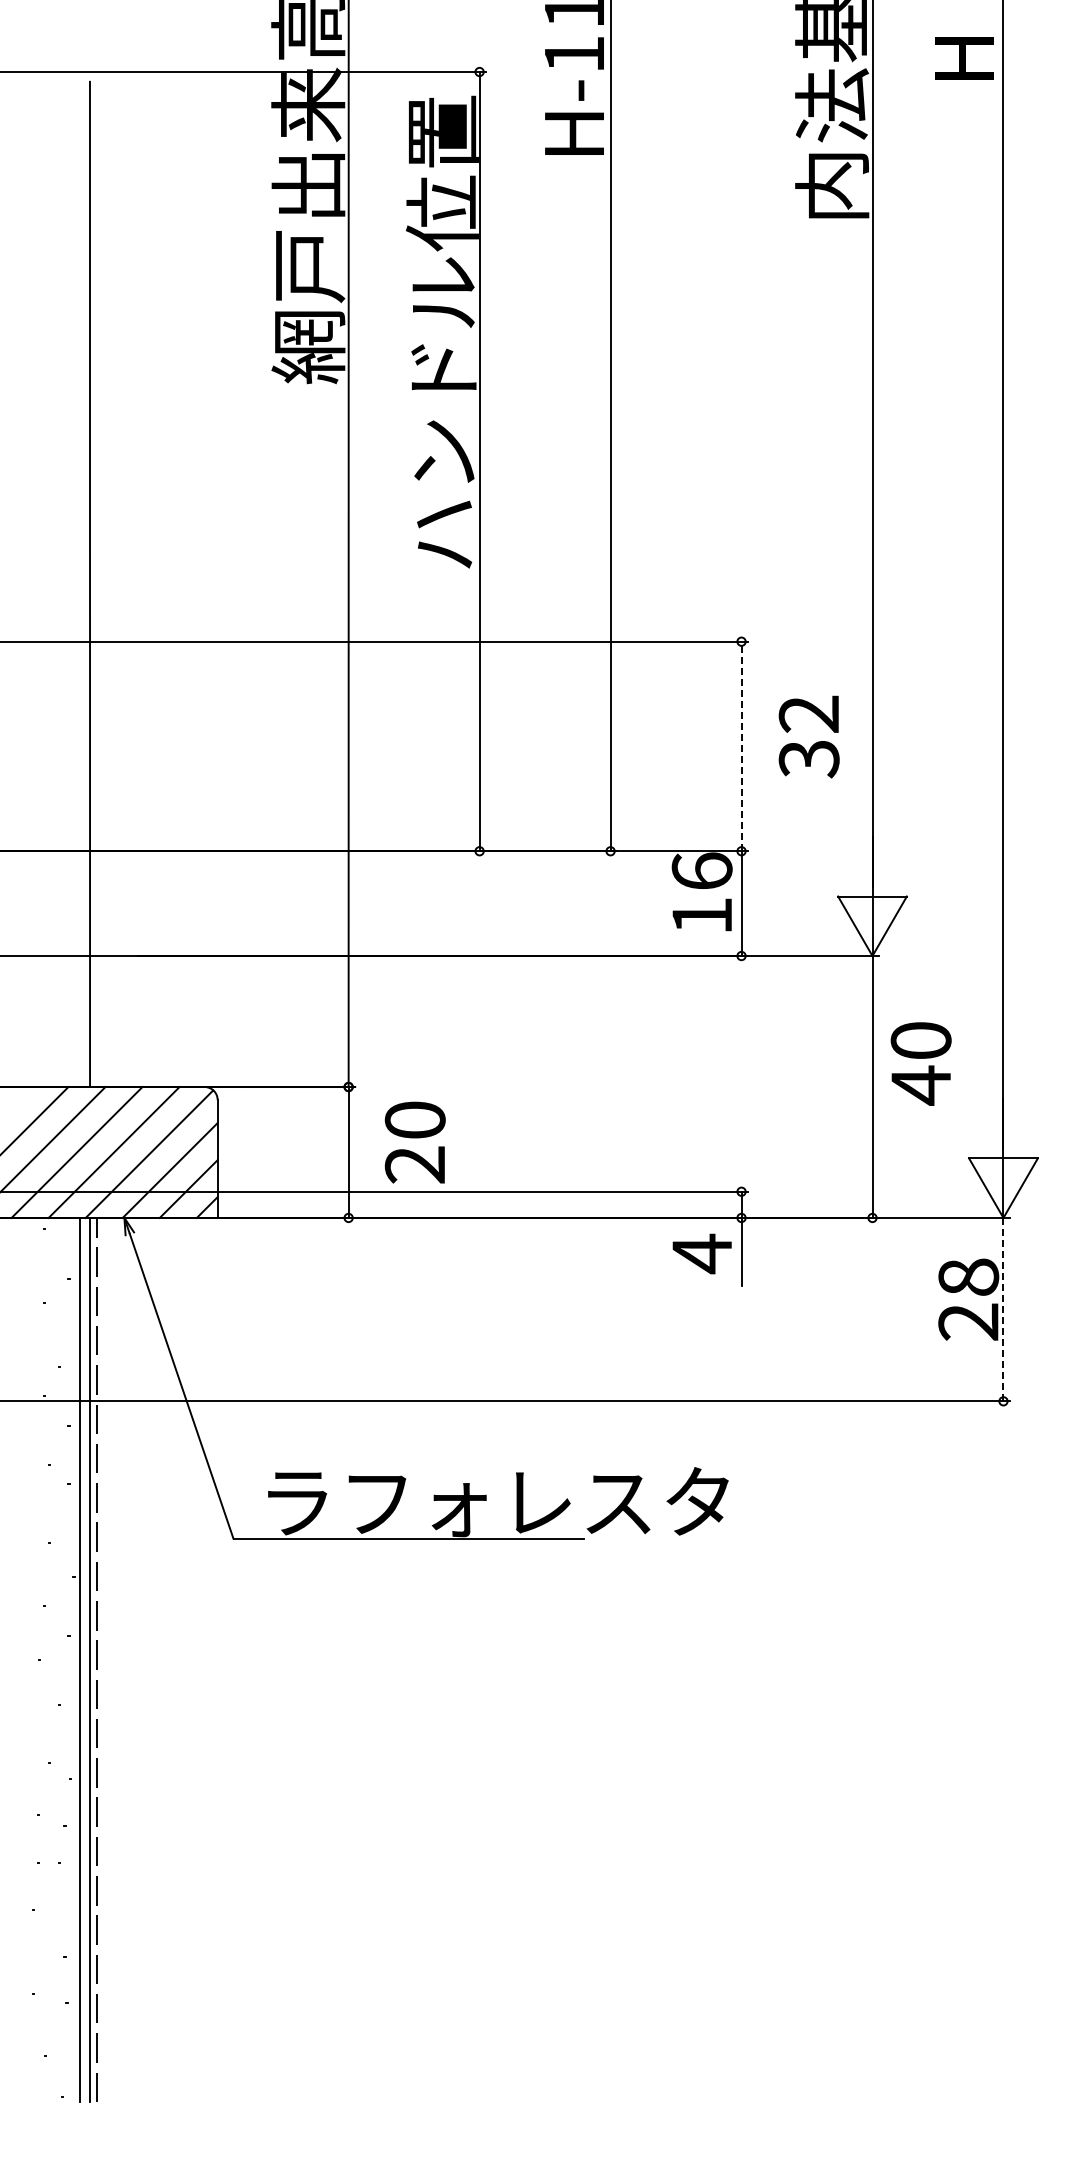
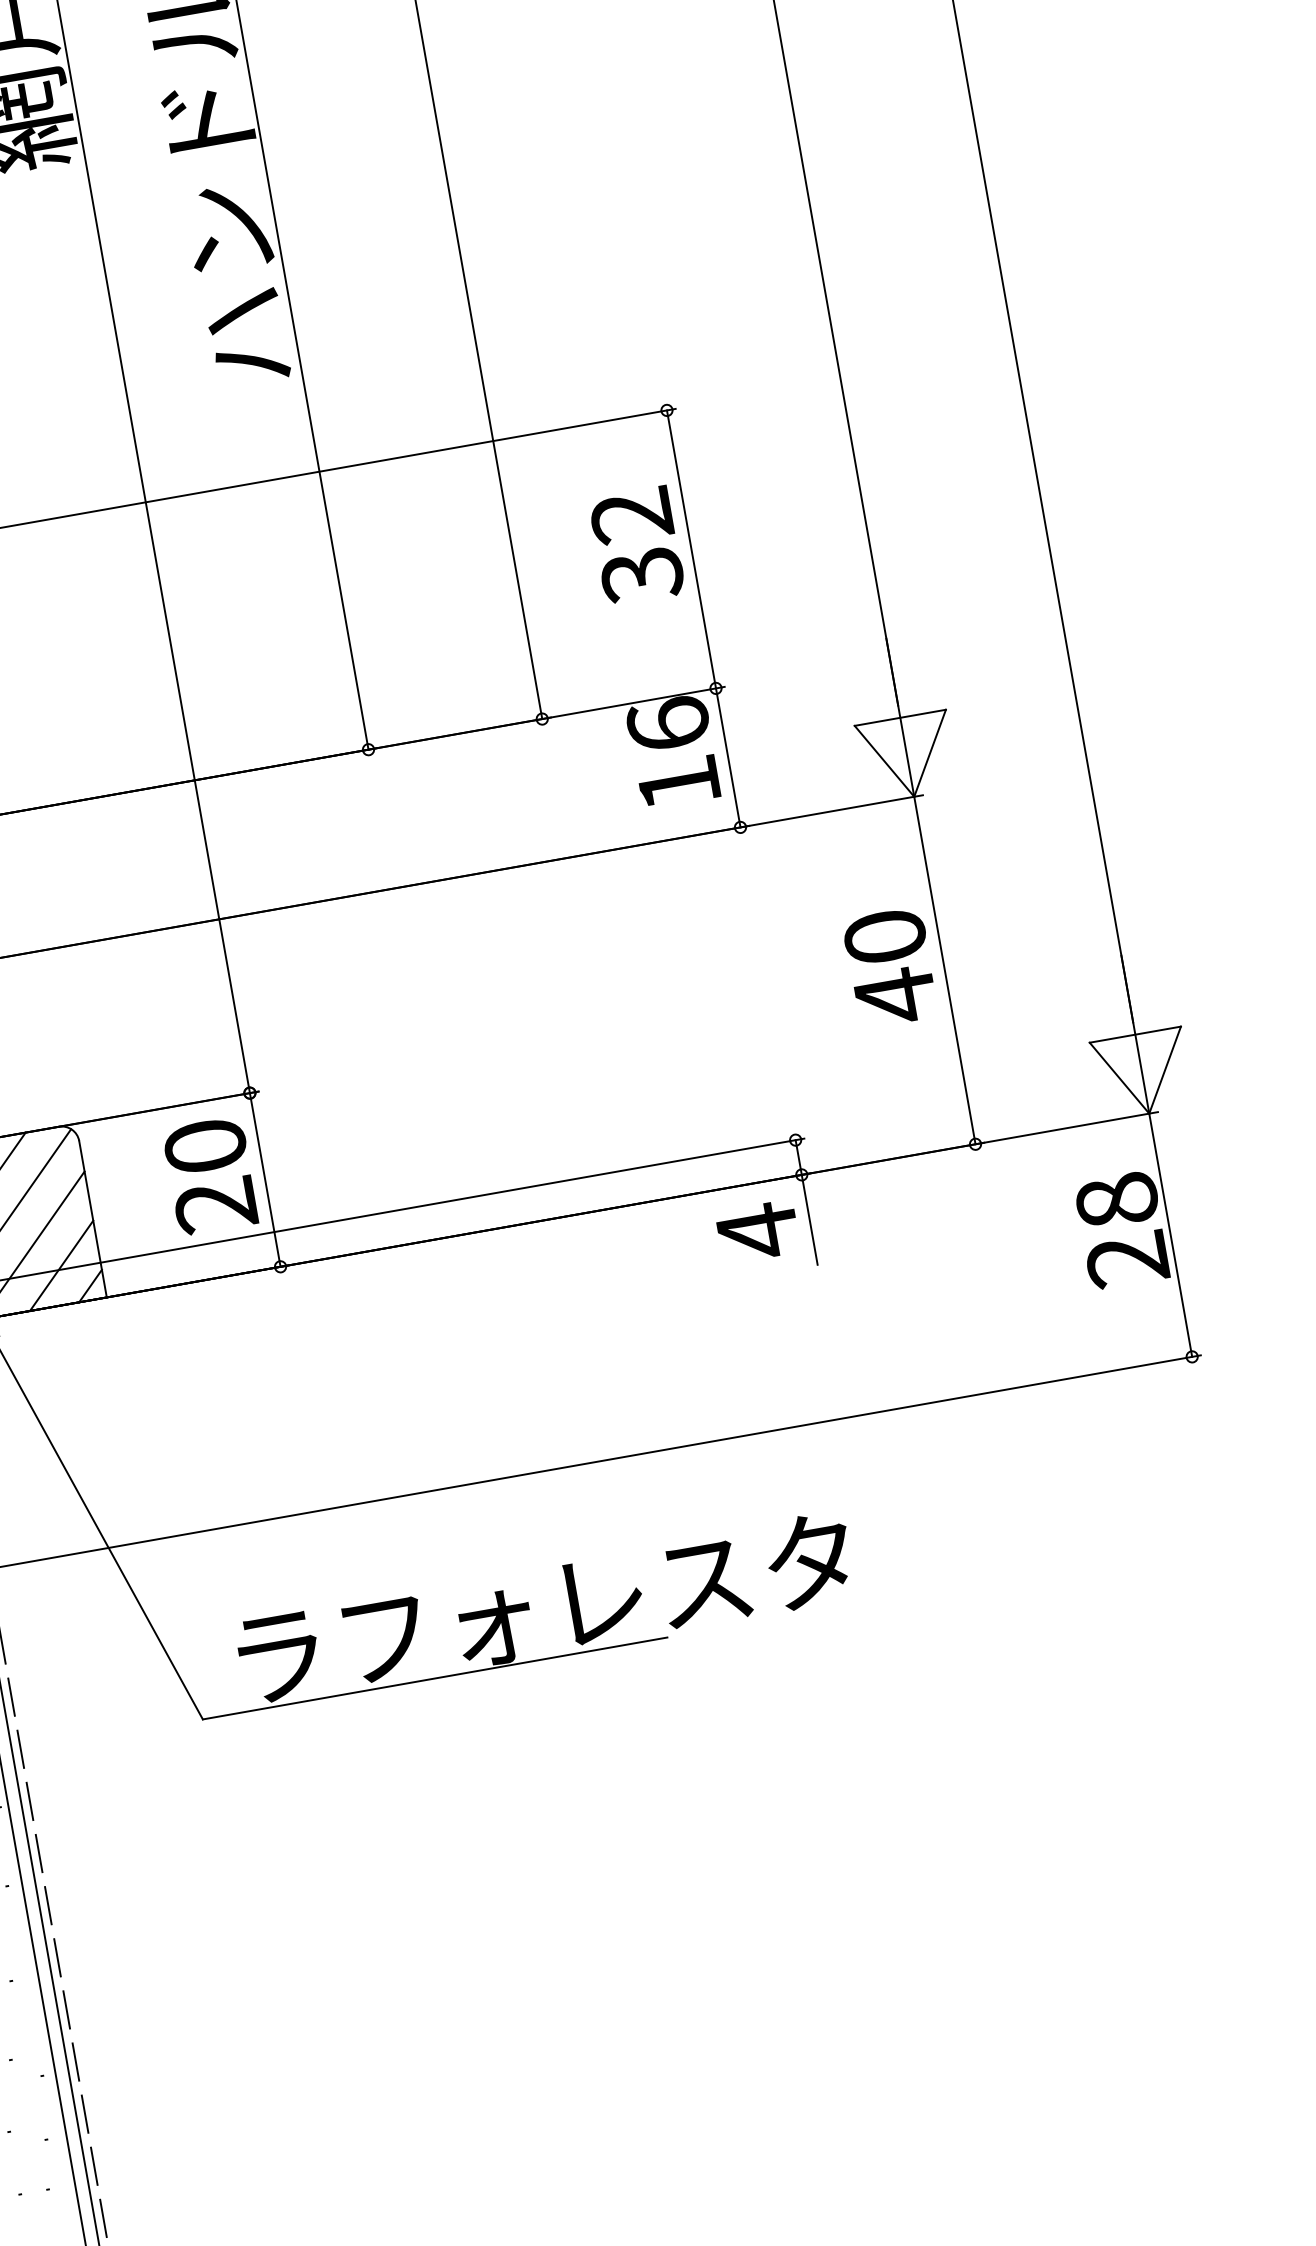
text: (808, 736) -> (636, 545), moved
line: (741, 746) -> (691, 549), dashed -> solid
text: (920, 1063) -> (889, 967), moved
text: (414, 1142) -> (209, 1176), moved
line: (1003, 1309) -> (1170, 1235), dashed -> solid

